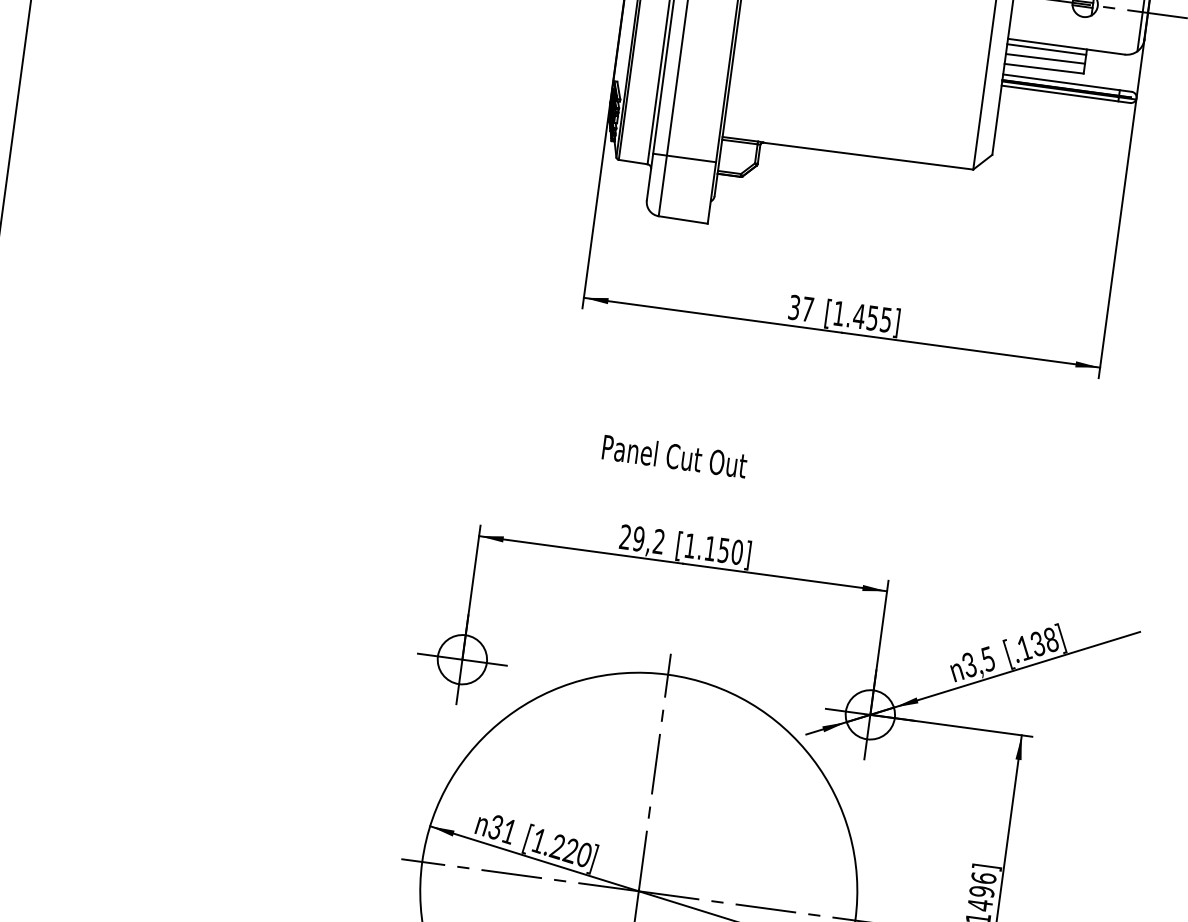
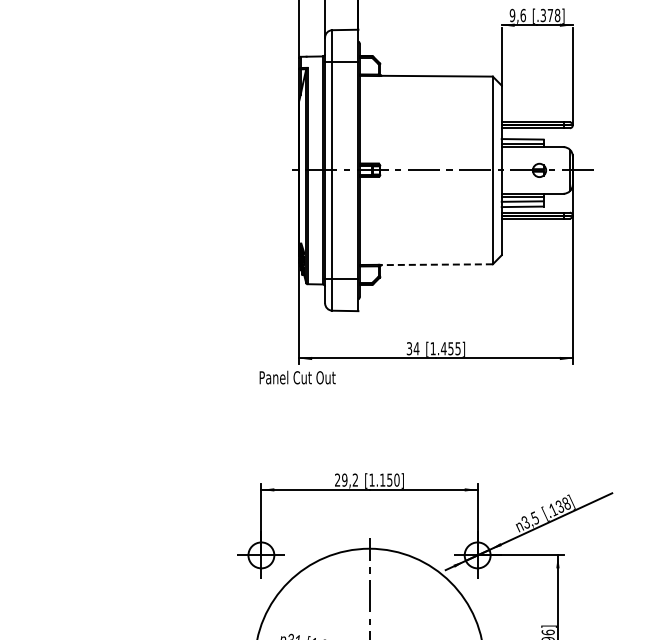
line: (868, 155) -> (437, 264), solid -> dashed
text: (807, 308) -> (416, 348), 37 -> 34
text: (674, 456) -> (297, 377), moved

